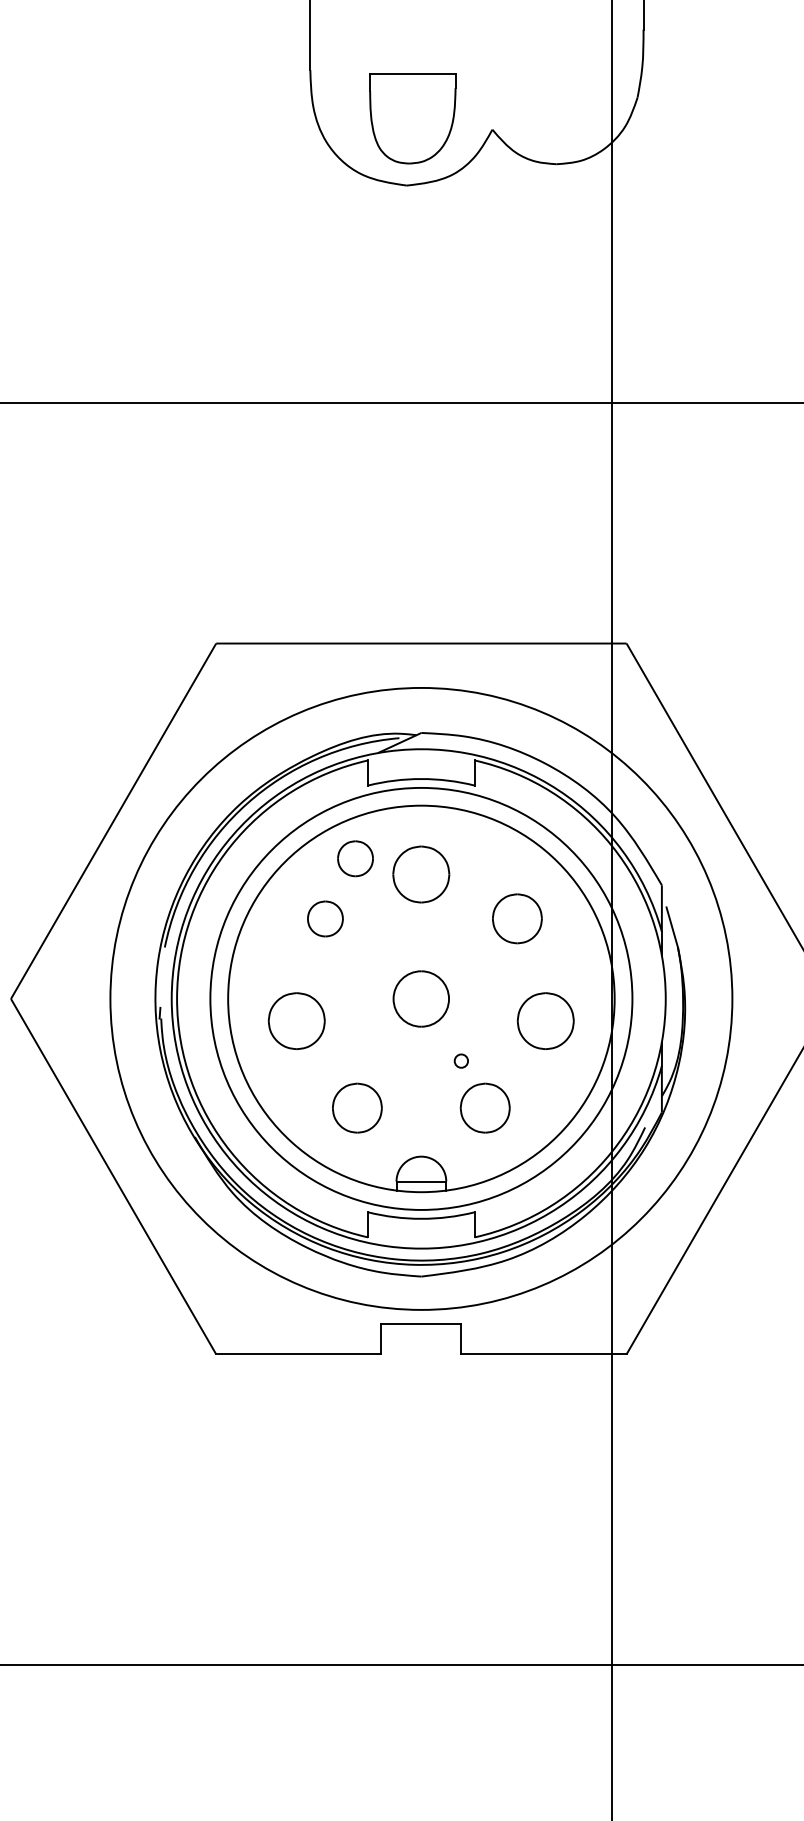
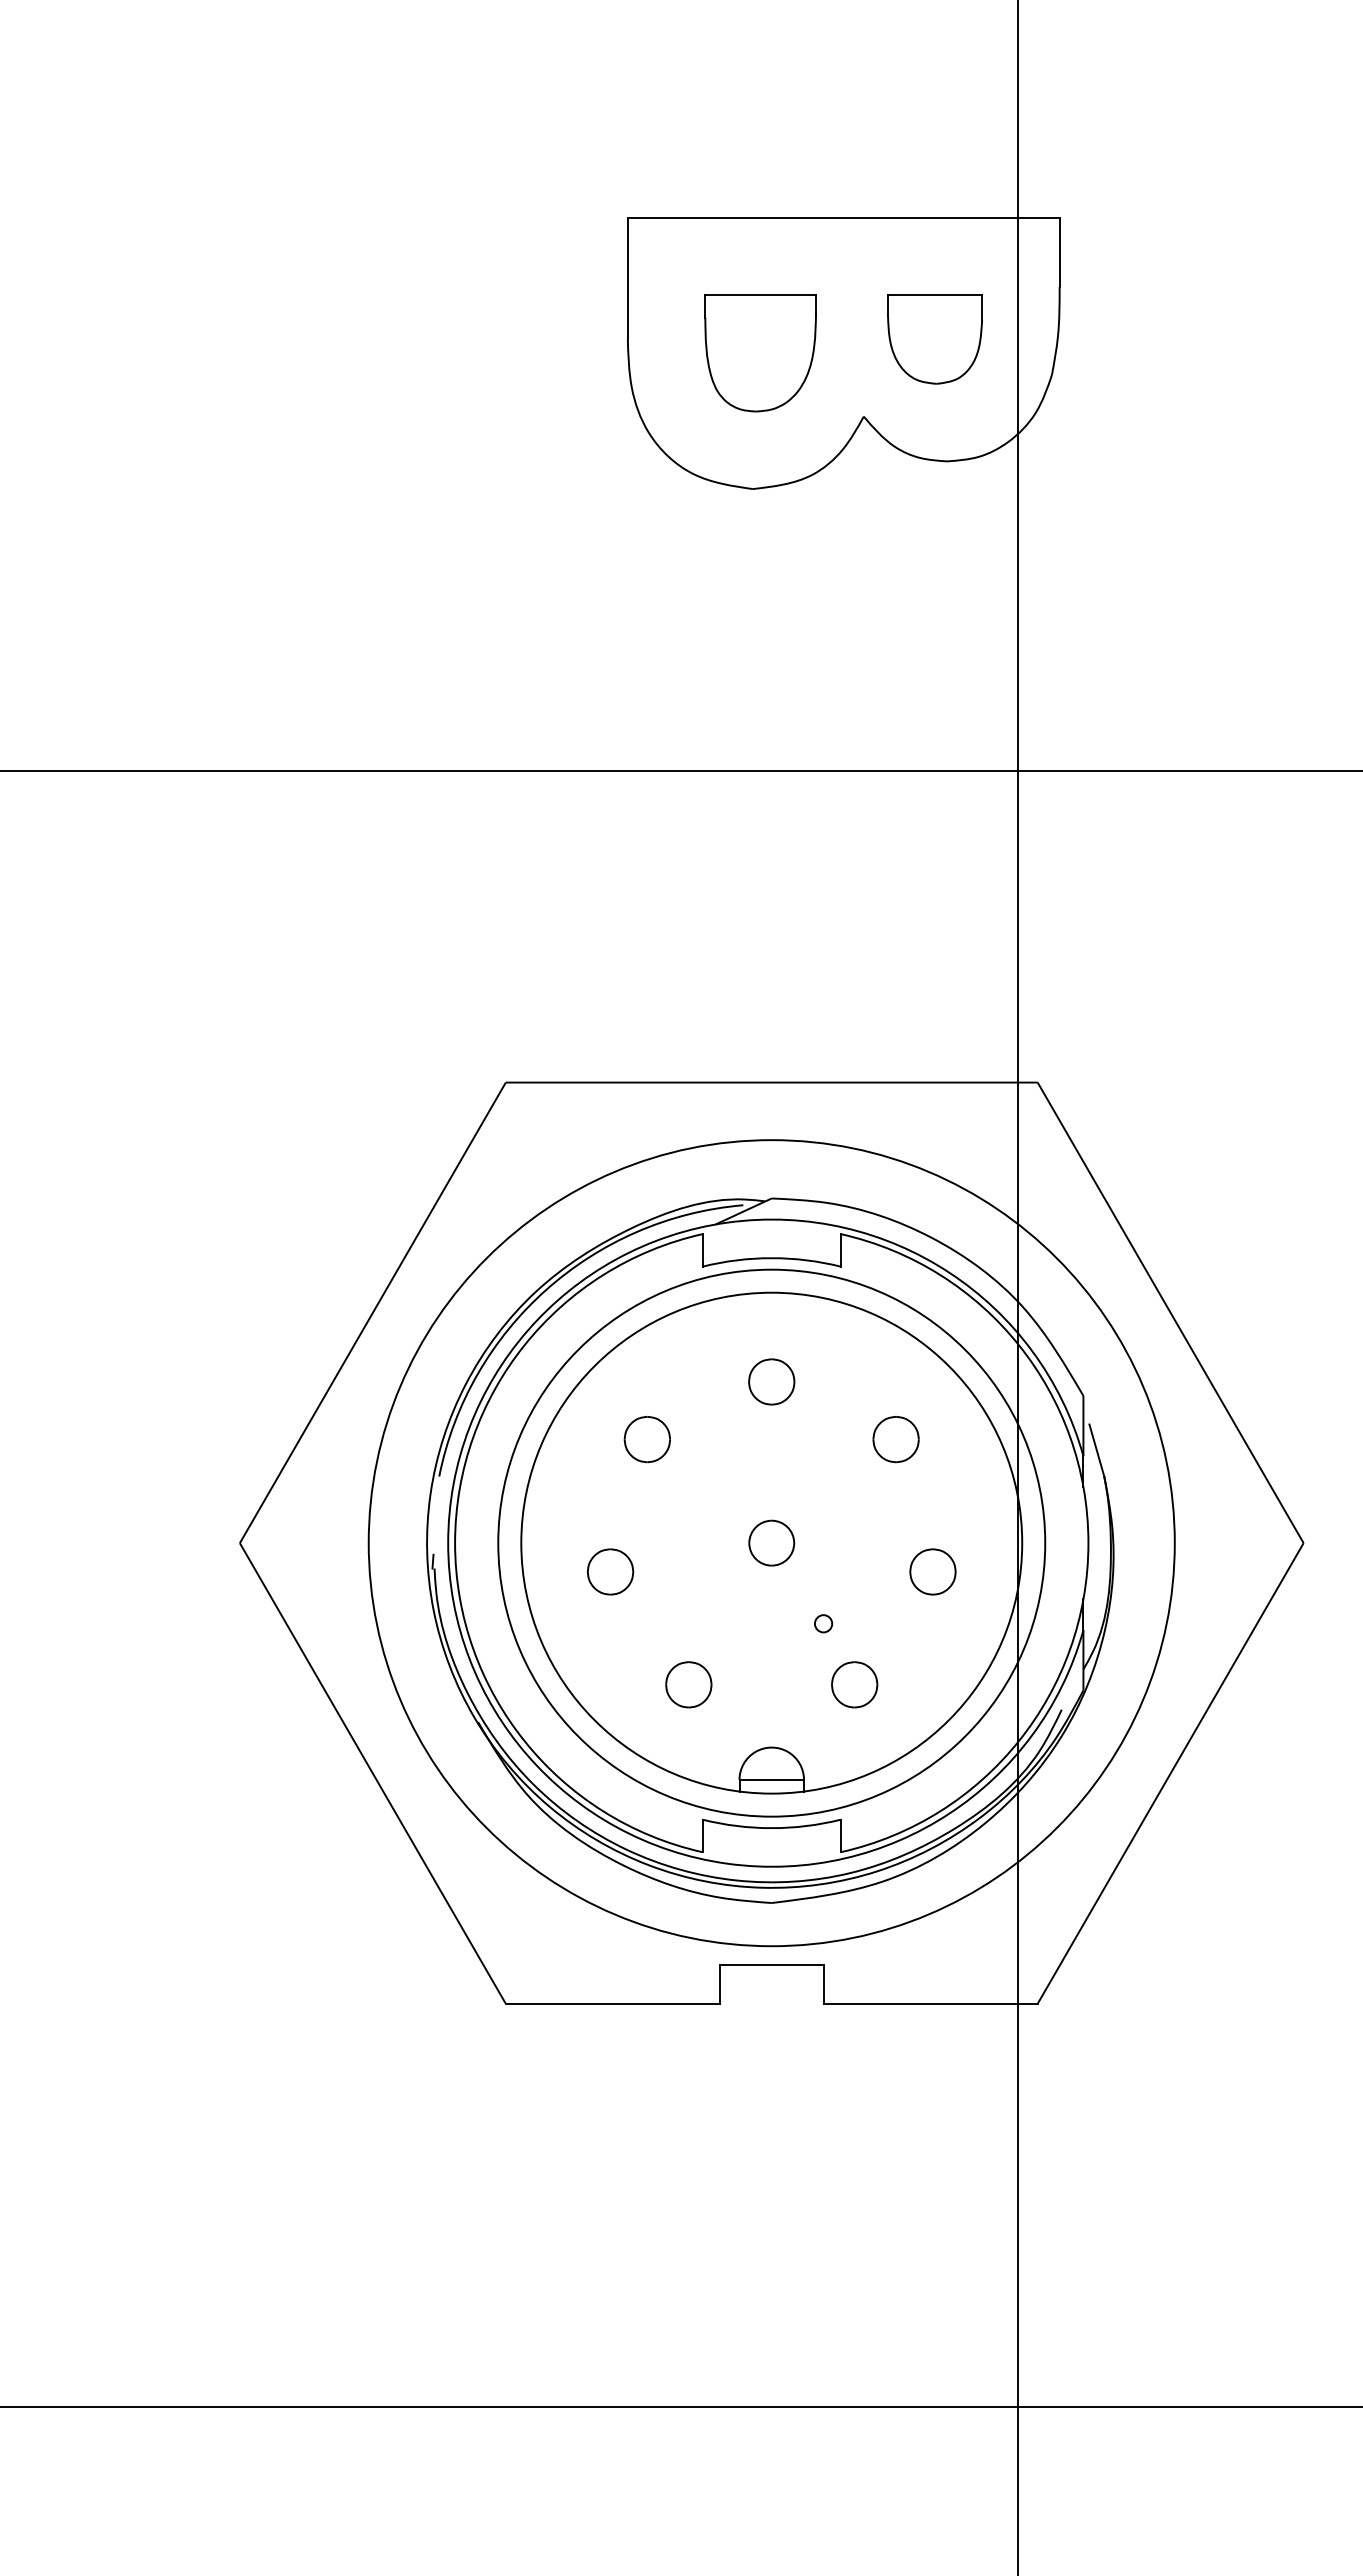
part: (546, 70) -> (934, 339), added
part: (412, 118) -> (760, 353), moved
part: (354, 858) -> (685, 1361), removed
part: (421, 874) -> (771, 1381), size x0.62
part: (516, 918) -> (895, 1439), size x0.71
part: (421, 998) -> (771, 1542), size x0.62
part: (296, 1020) -> (610, 1571), size x0.62
part: (545, 1020) -> (932, 1571), size x0.62
part: (357, 1107) -> (688, 1684), size x0.71
part: (485, 1107) -> (854, 1684), size x0.71

